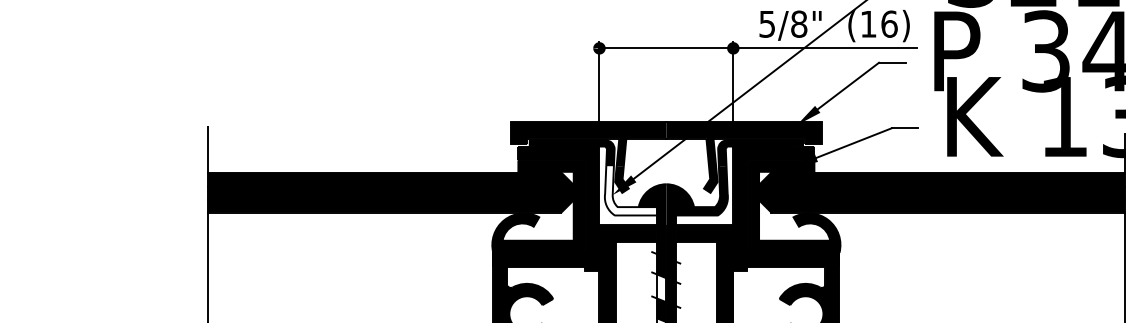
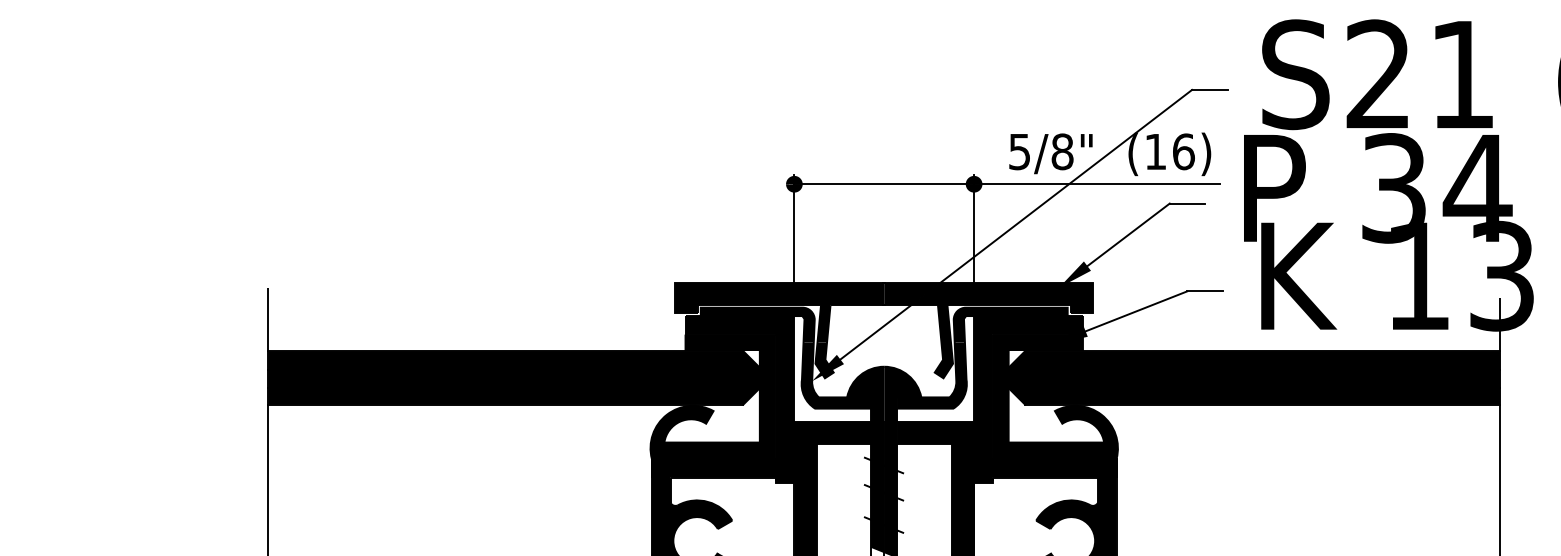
fill: (630, 190) -> (836, 375), added
fill: (661, 288) -> (877, 506), added

